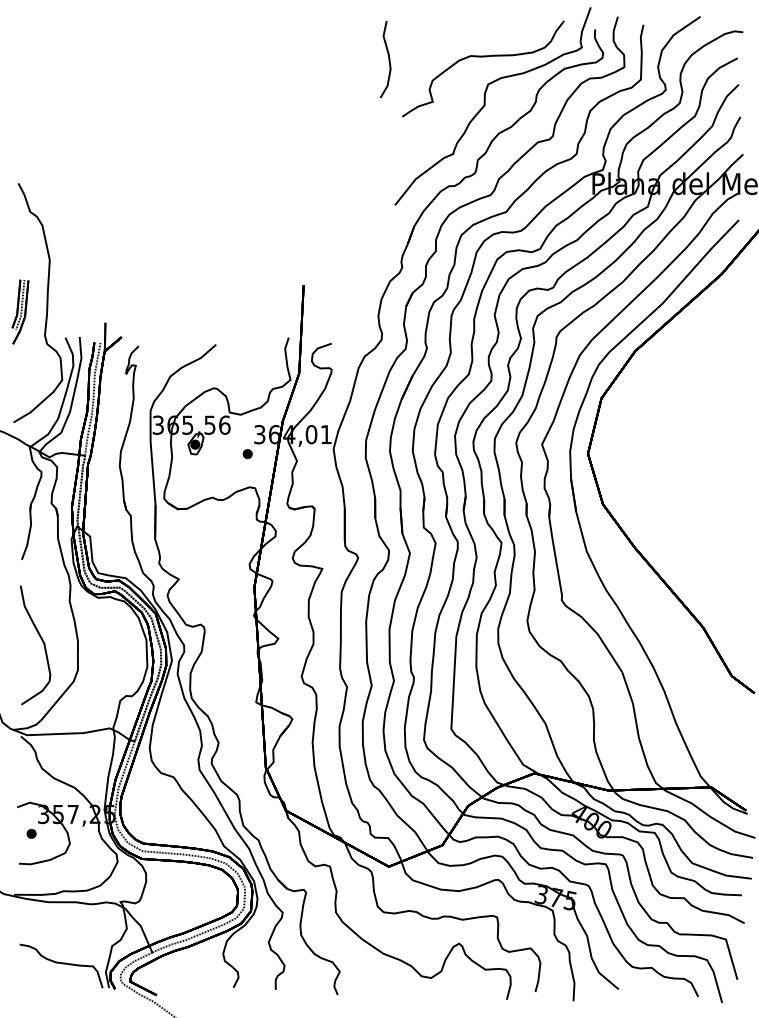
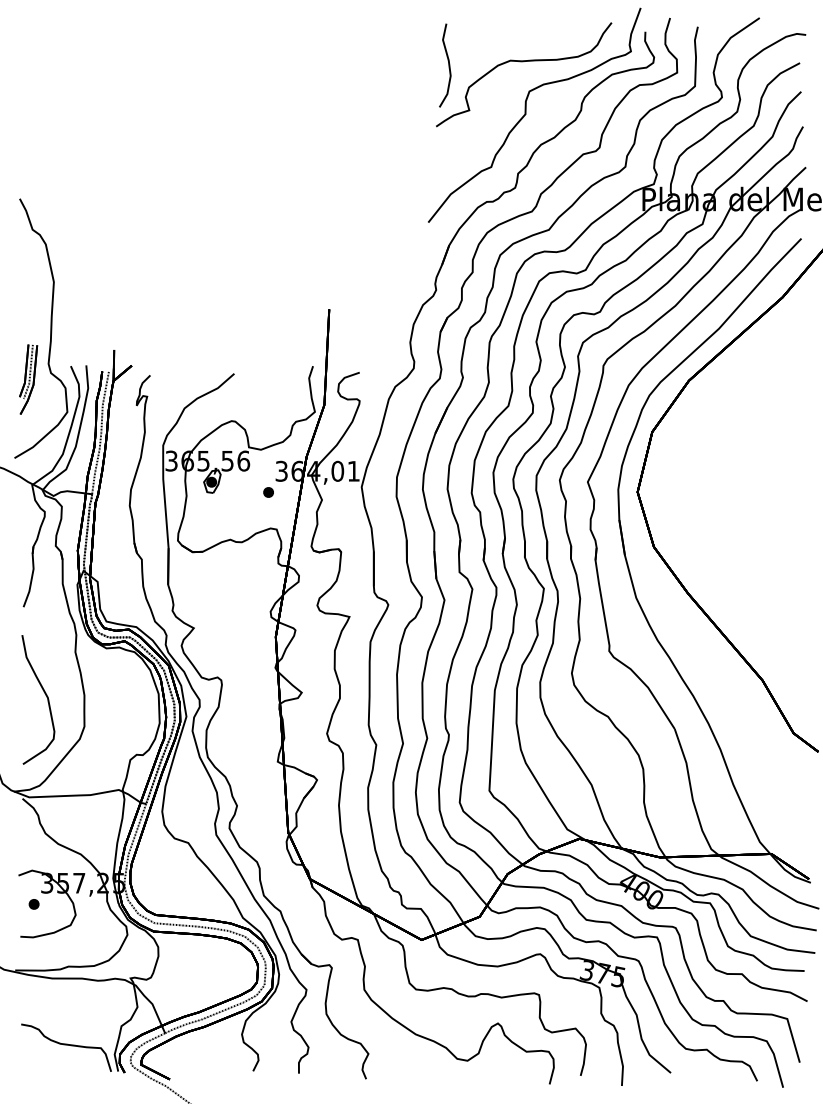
part: (385, 59) -> (445, 65), moved
part: (20, 311) -> (28, 378), moved

